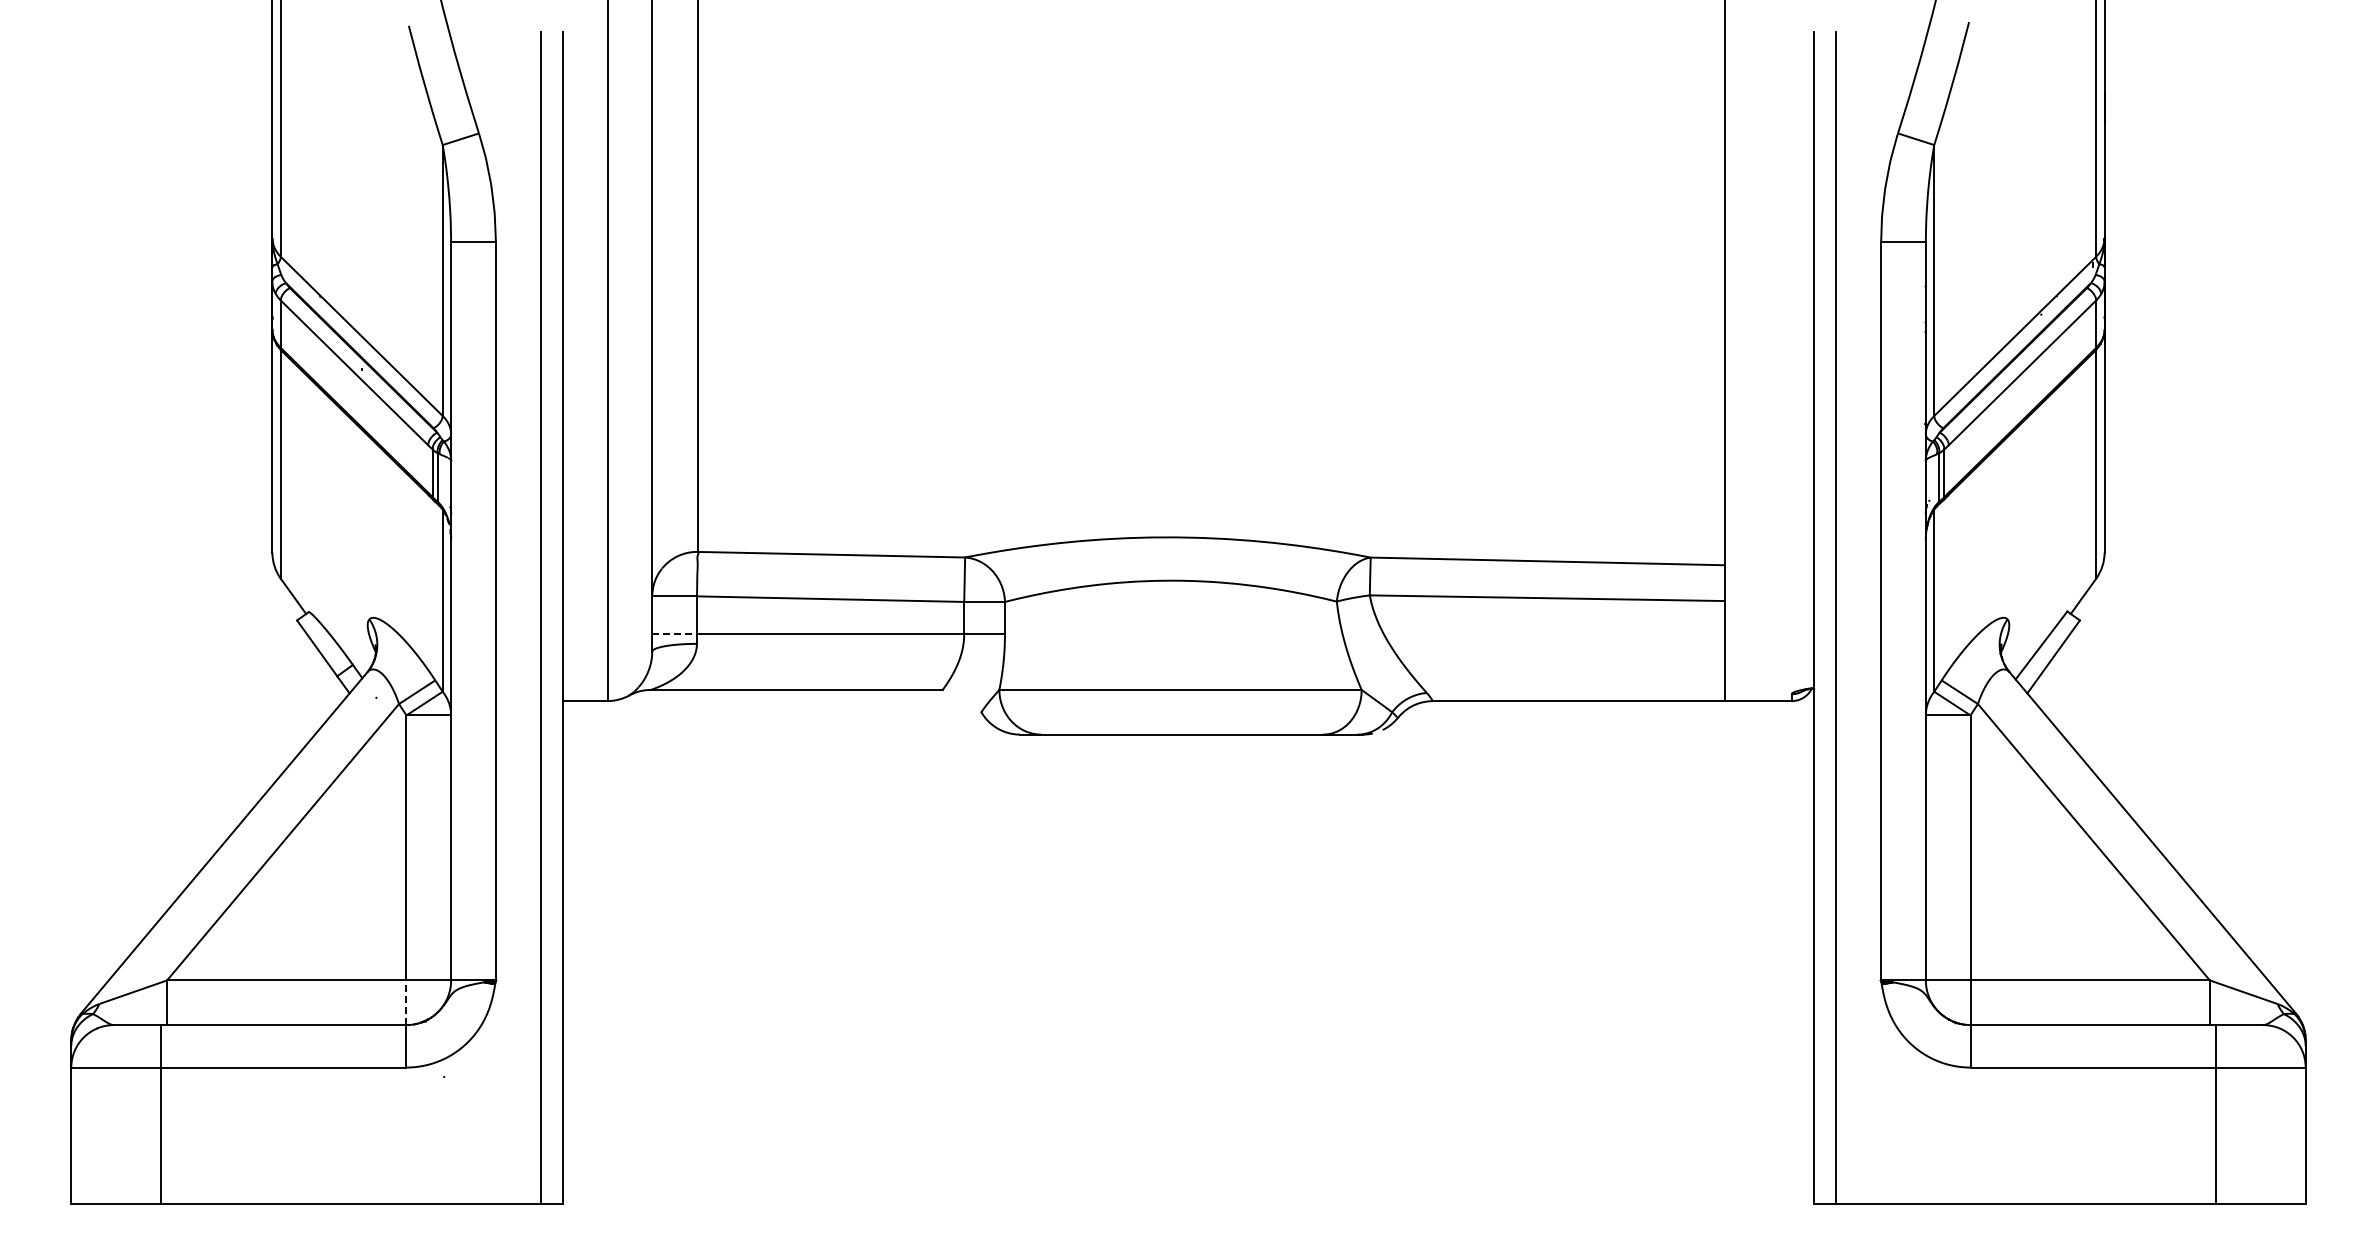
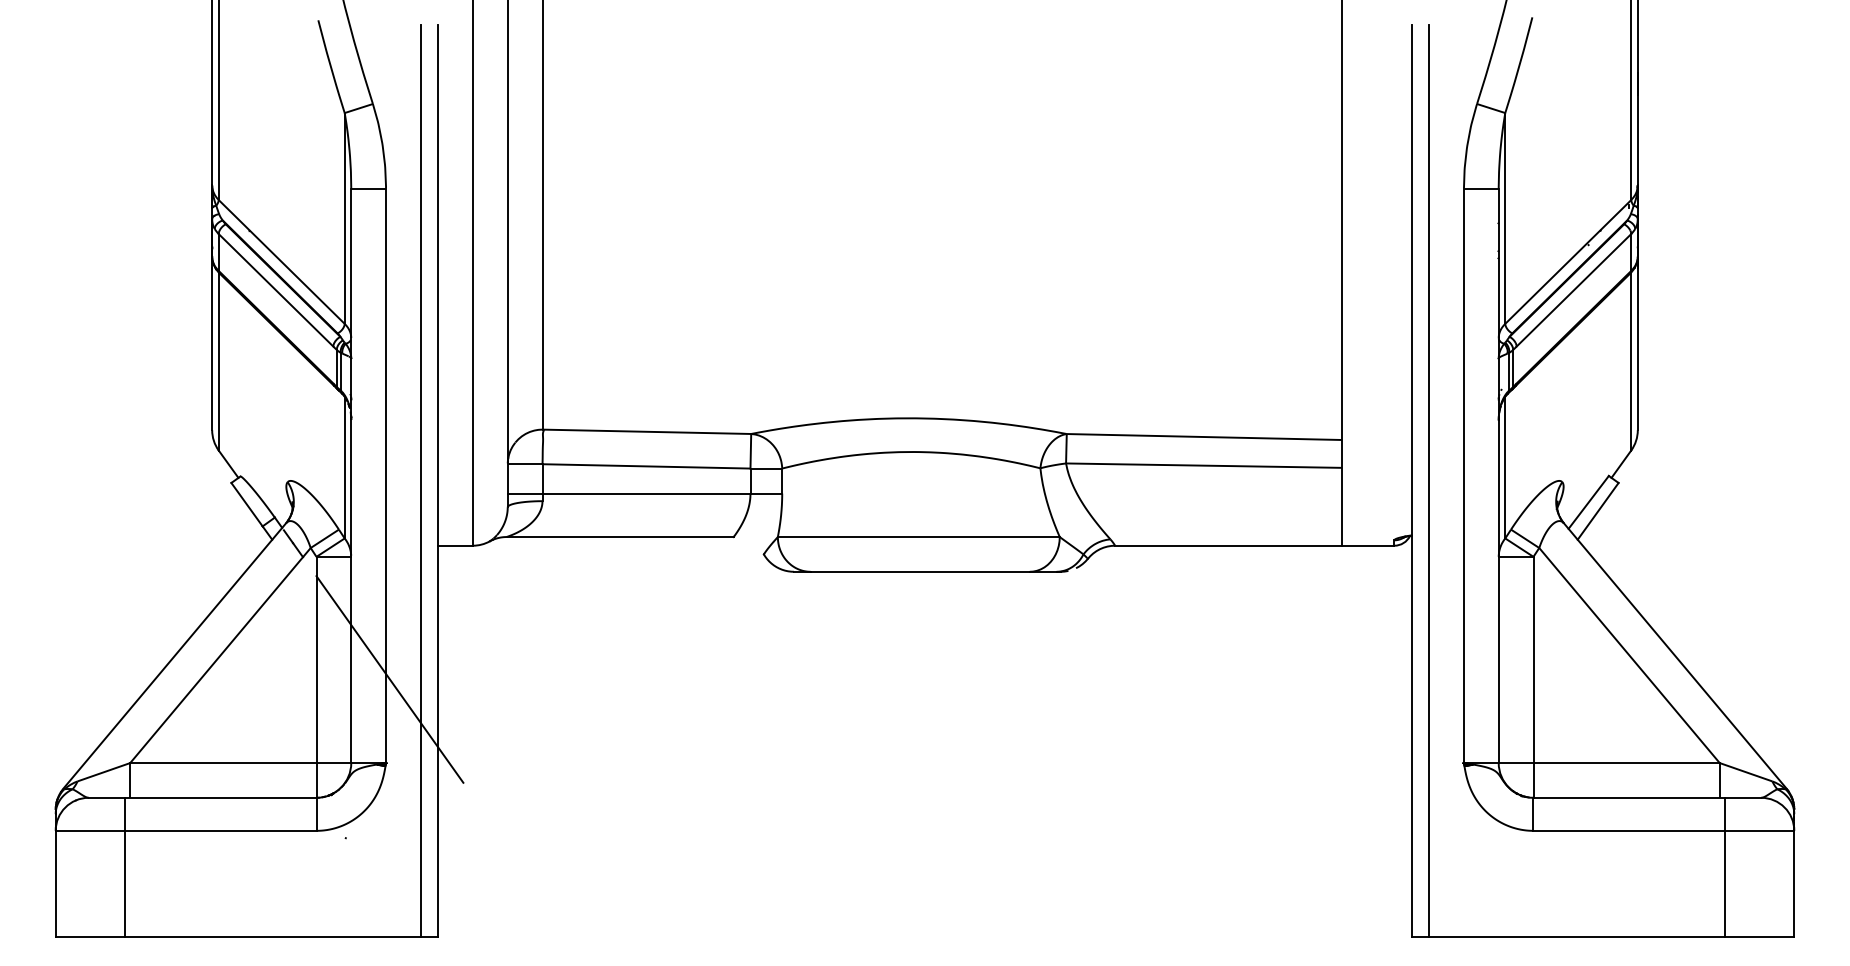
line: (675, 634) -> (525, 493), dashed -> solid
line: (376, 698) -> (293, 543), added
line: (500, 872) -> (389, 679), added
line: (406, 1002) -> (316, 780), dashed -> solid

